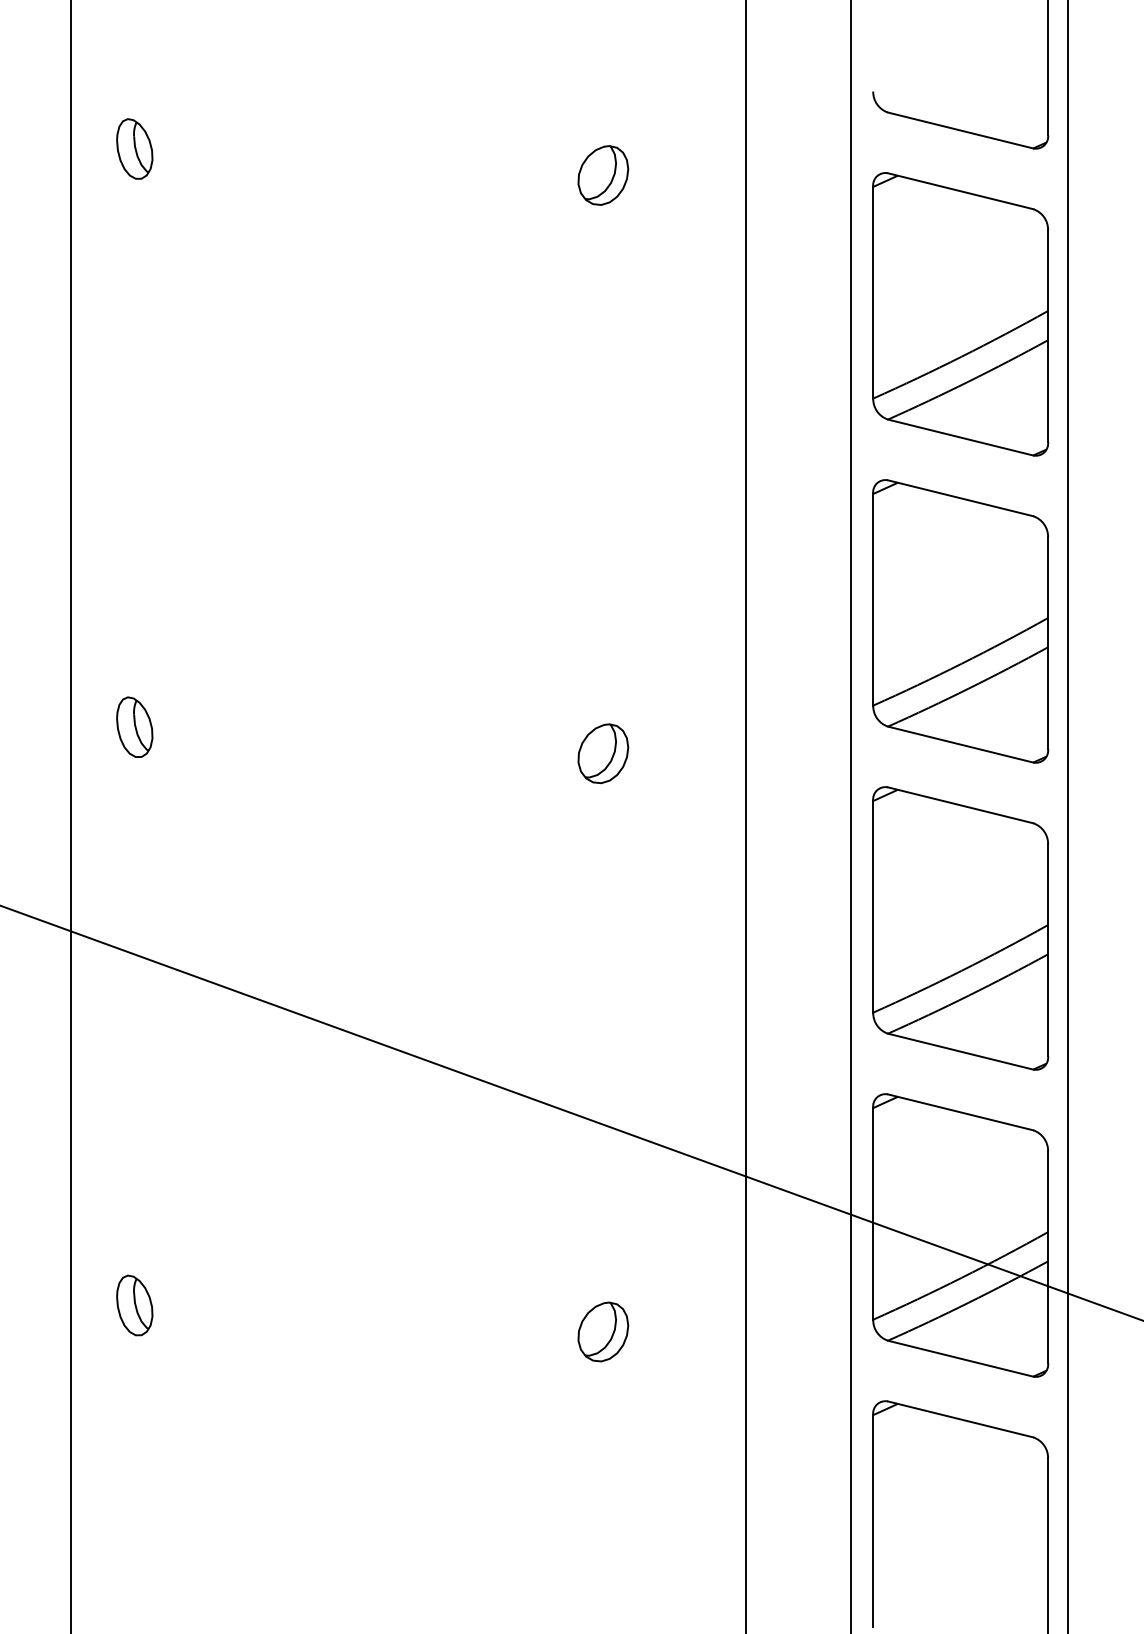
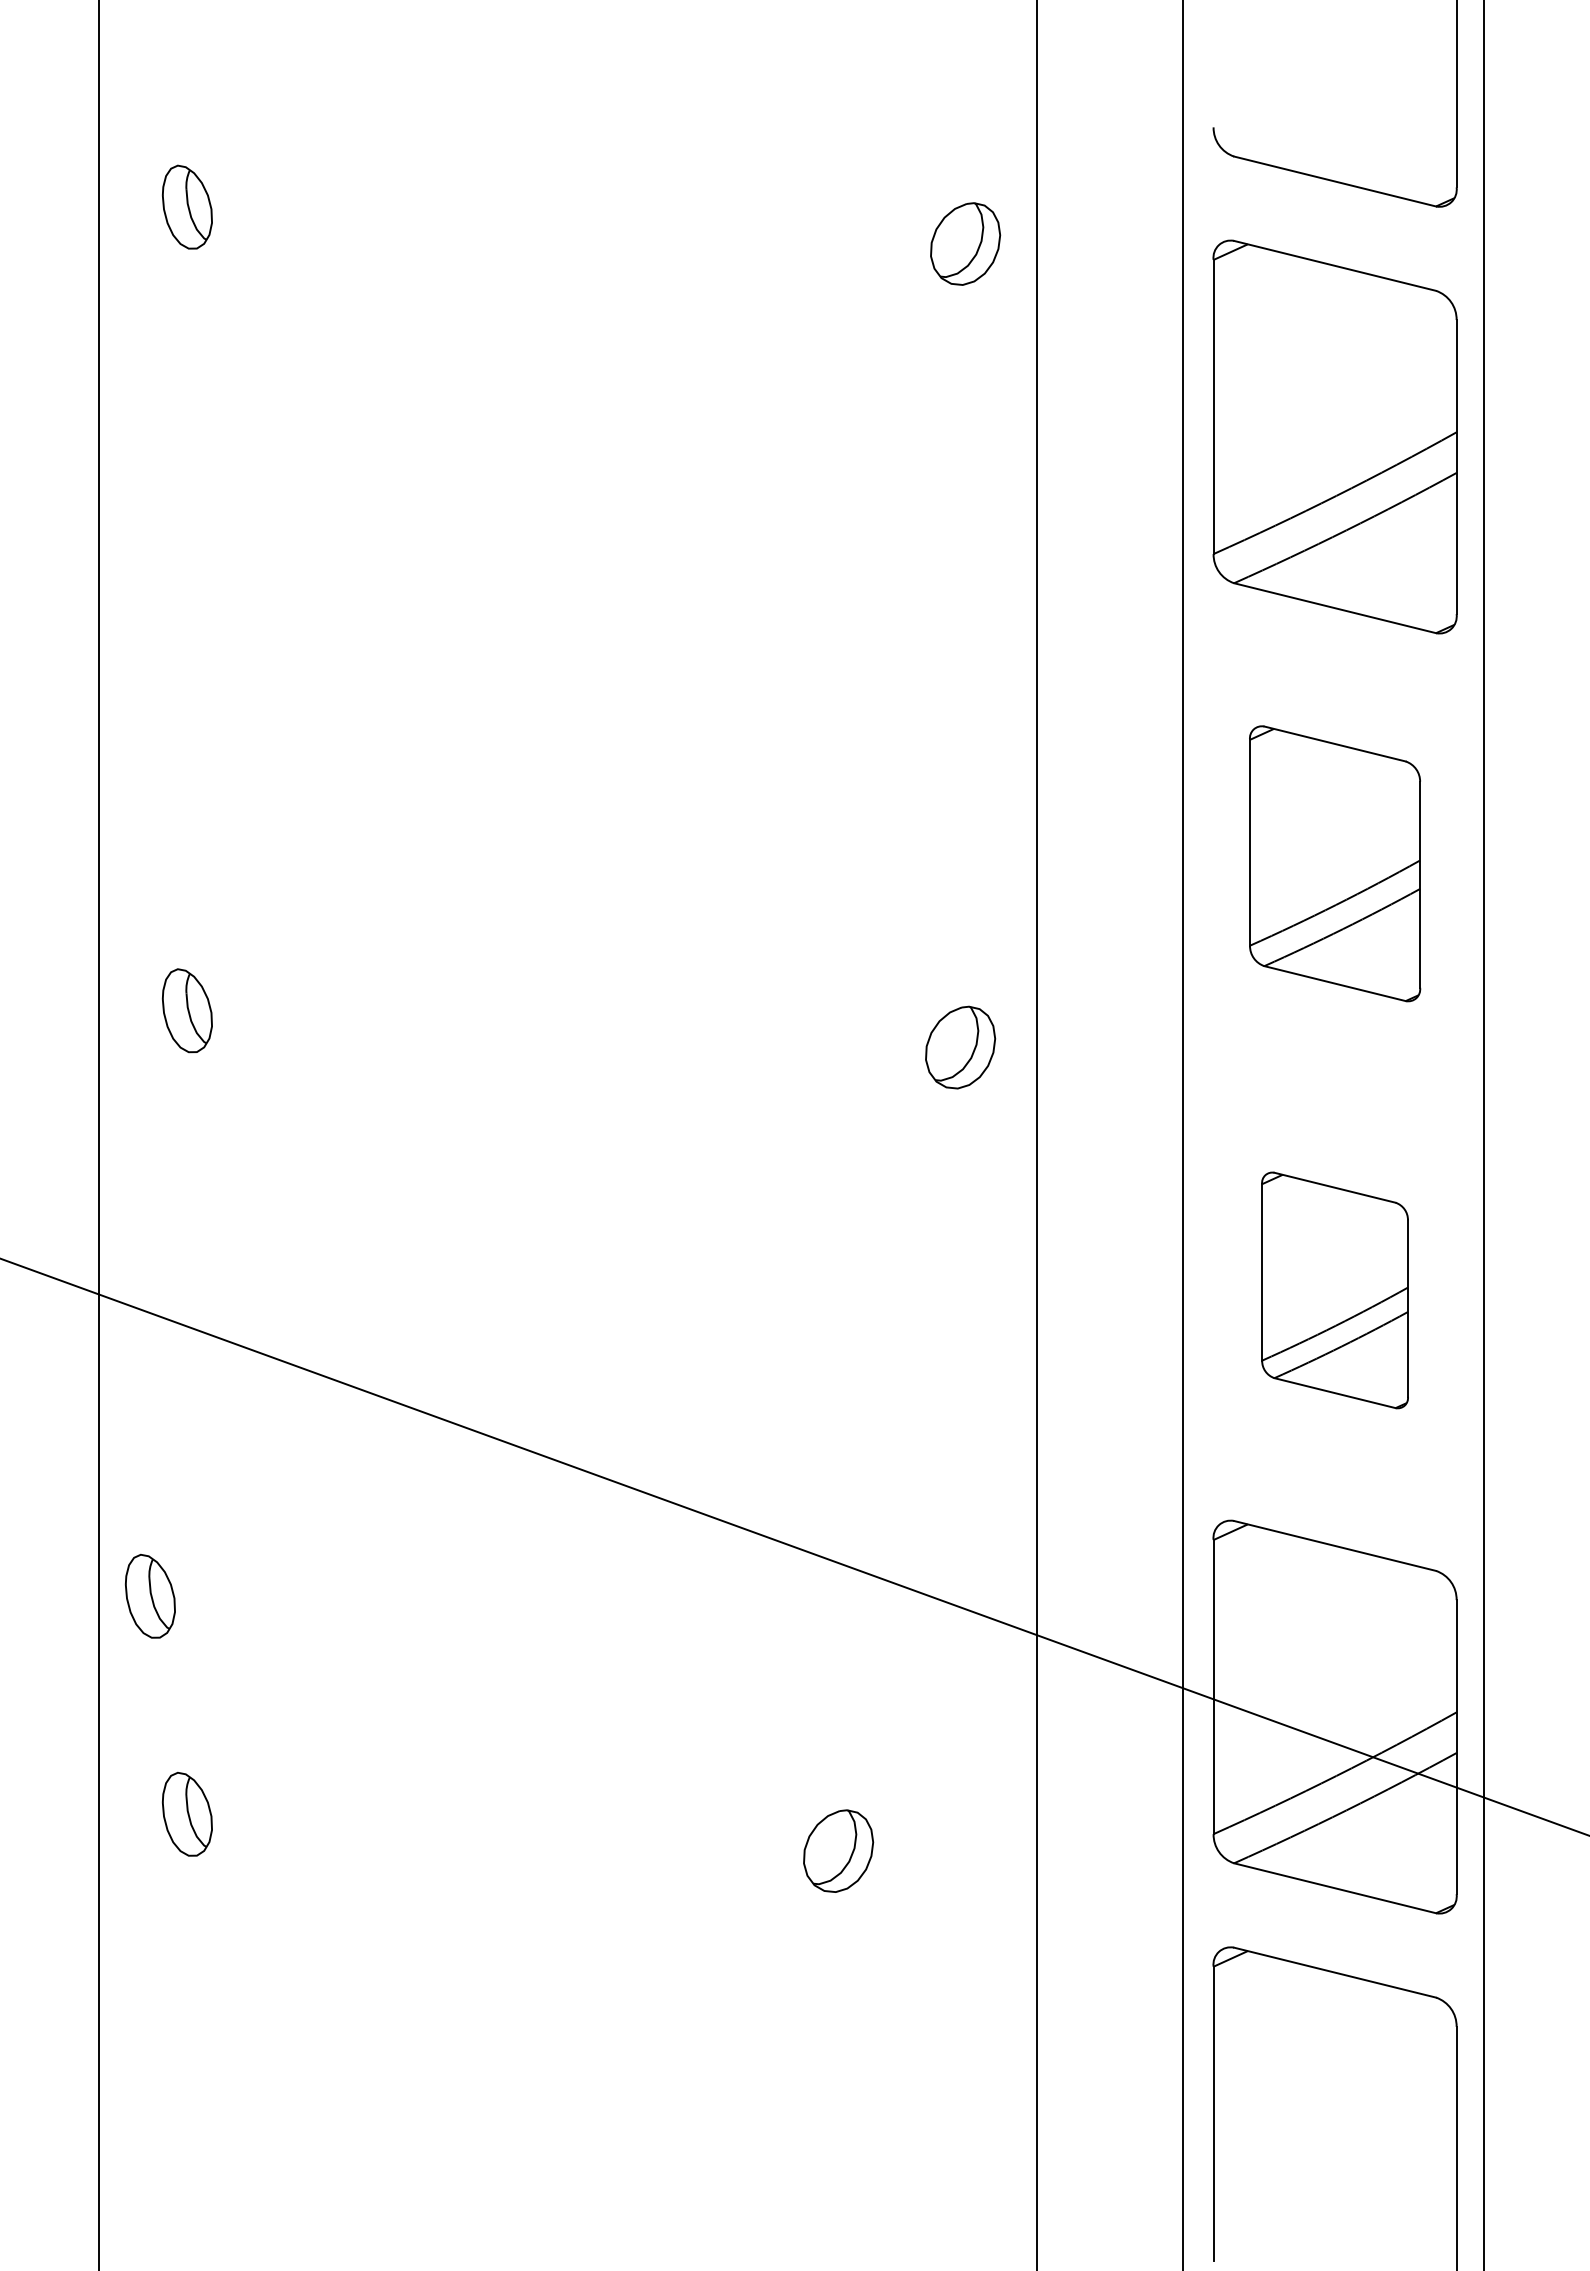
part: (603, 175) -> (965, 243), moved
part: (960, 621) -> (1334, 863), size x0.7
part: (603, 753) -> (960, 1047), moved
part: (960, 928) -> (1334, 1290), size x0.6
part: (107, 1148) -> (149, 1595), added

